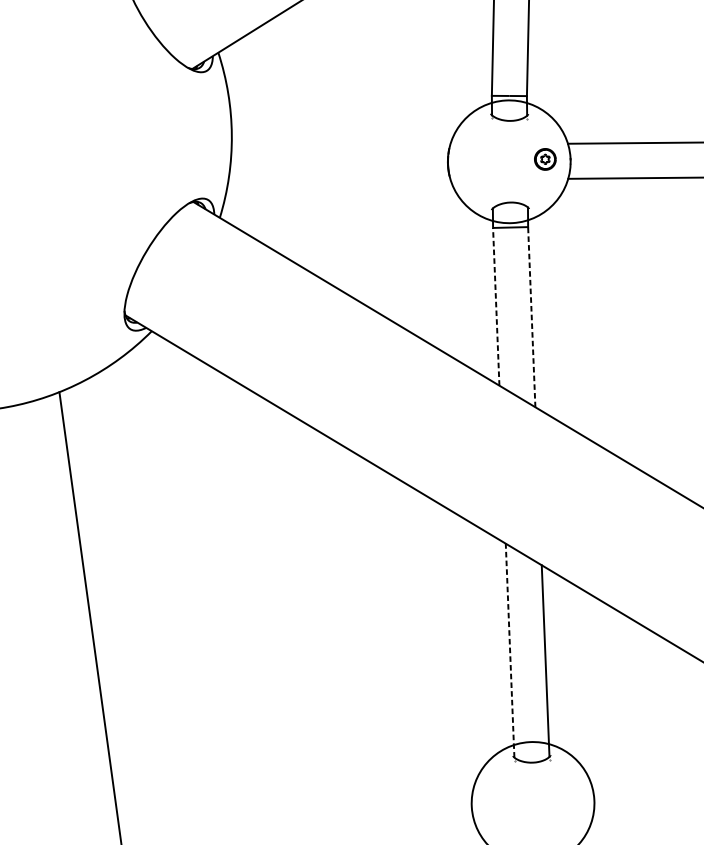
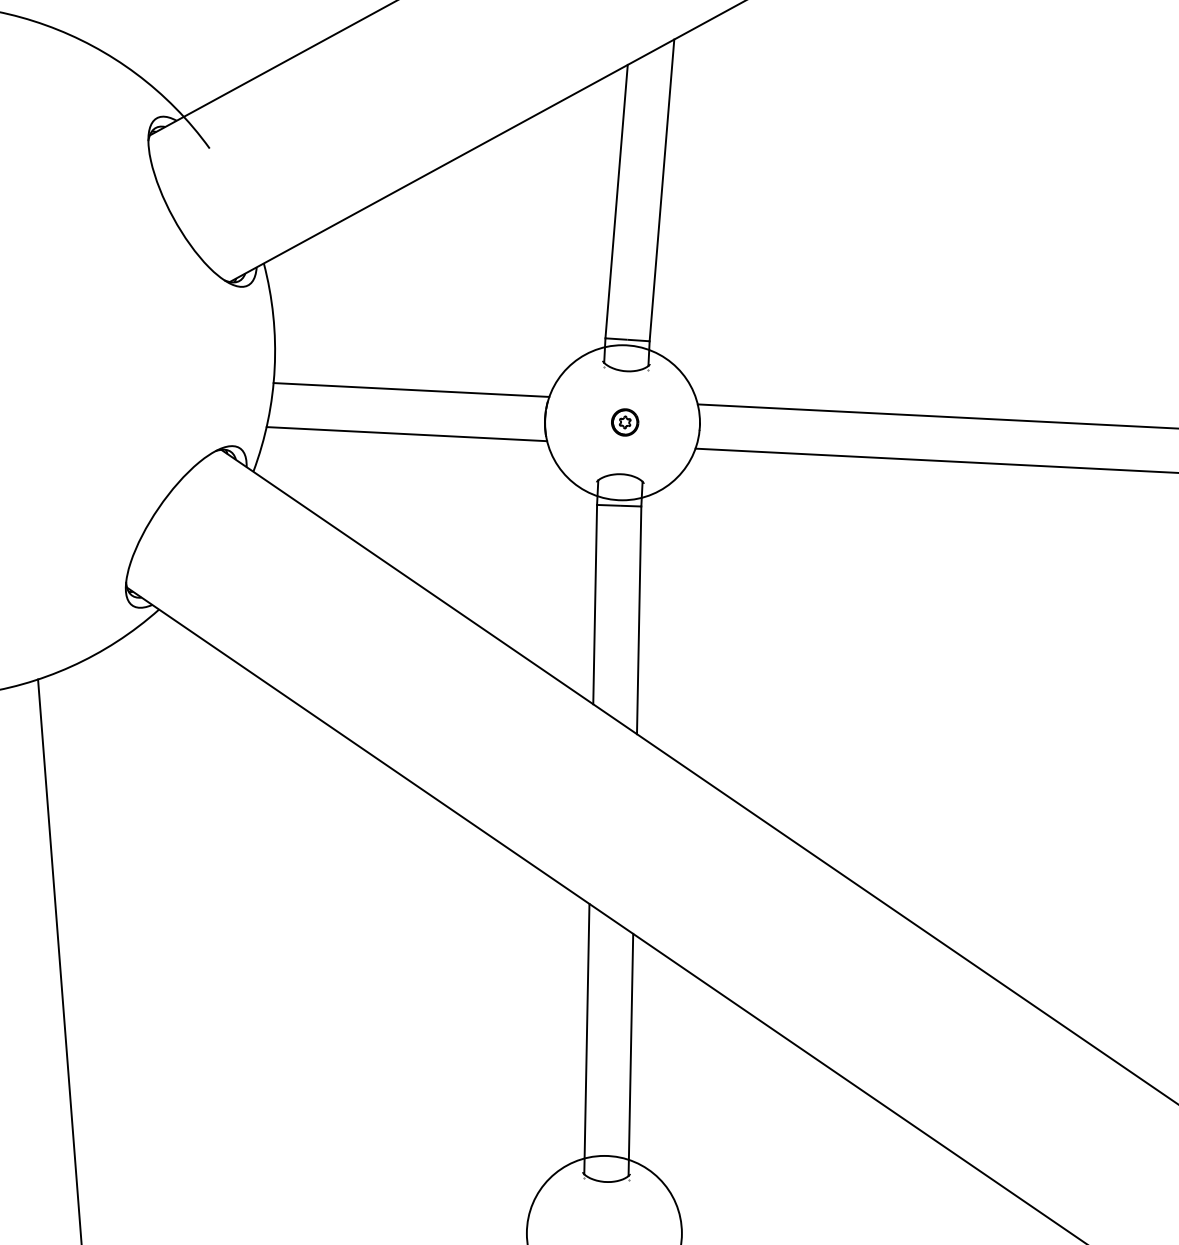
line: (340, 145) -> (411, 389), added
part: (545, 159) -> (625, 422), moved
line: (339, 181) -> (406, 434), added
line: (496, 306) -> (595, 604), dashed -> solid
line: (532, 317) -> (639, 620), dashed -> solid
line: (509, 650) -> (586, 1038), dashed -> solid

